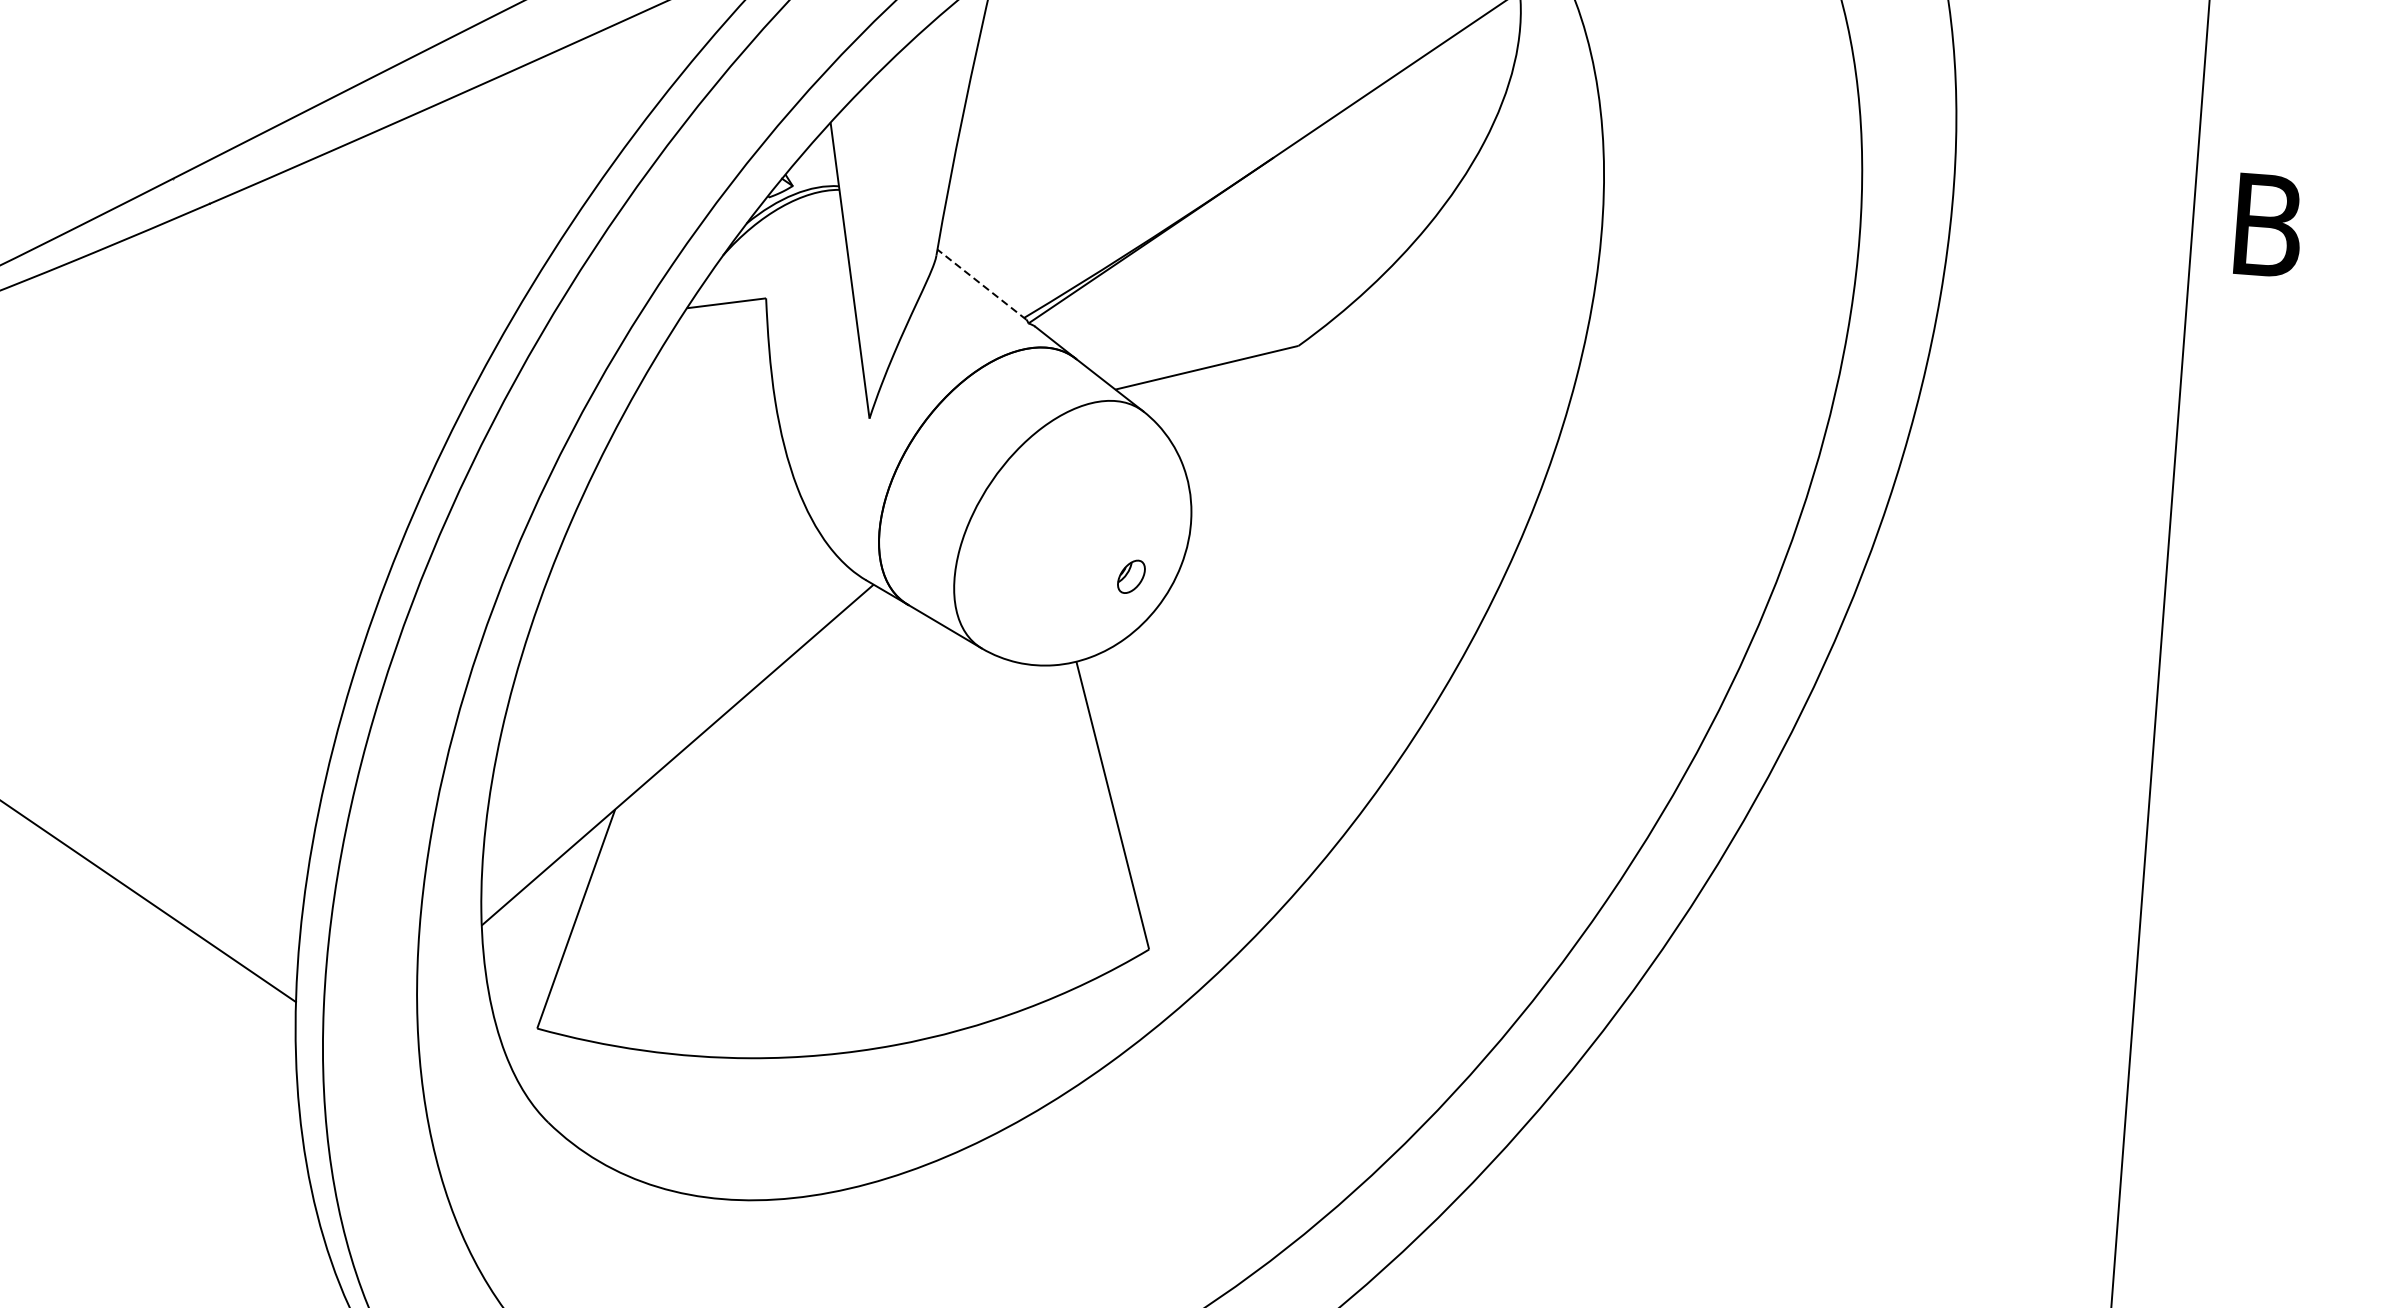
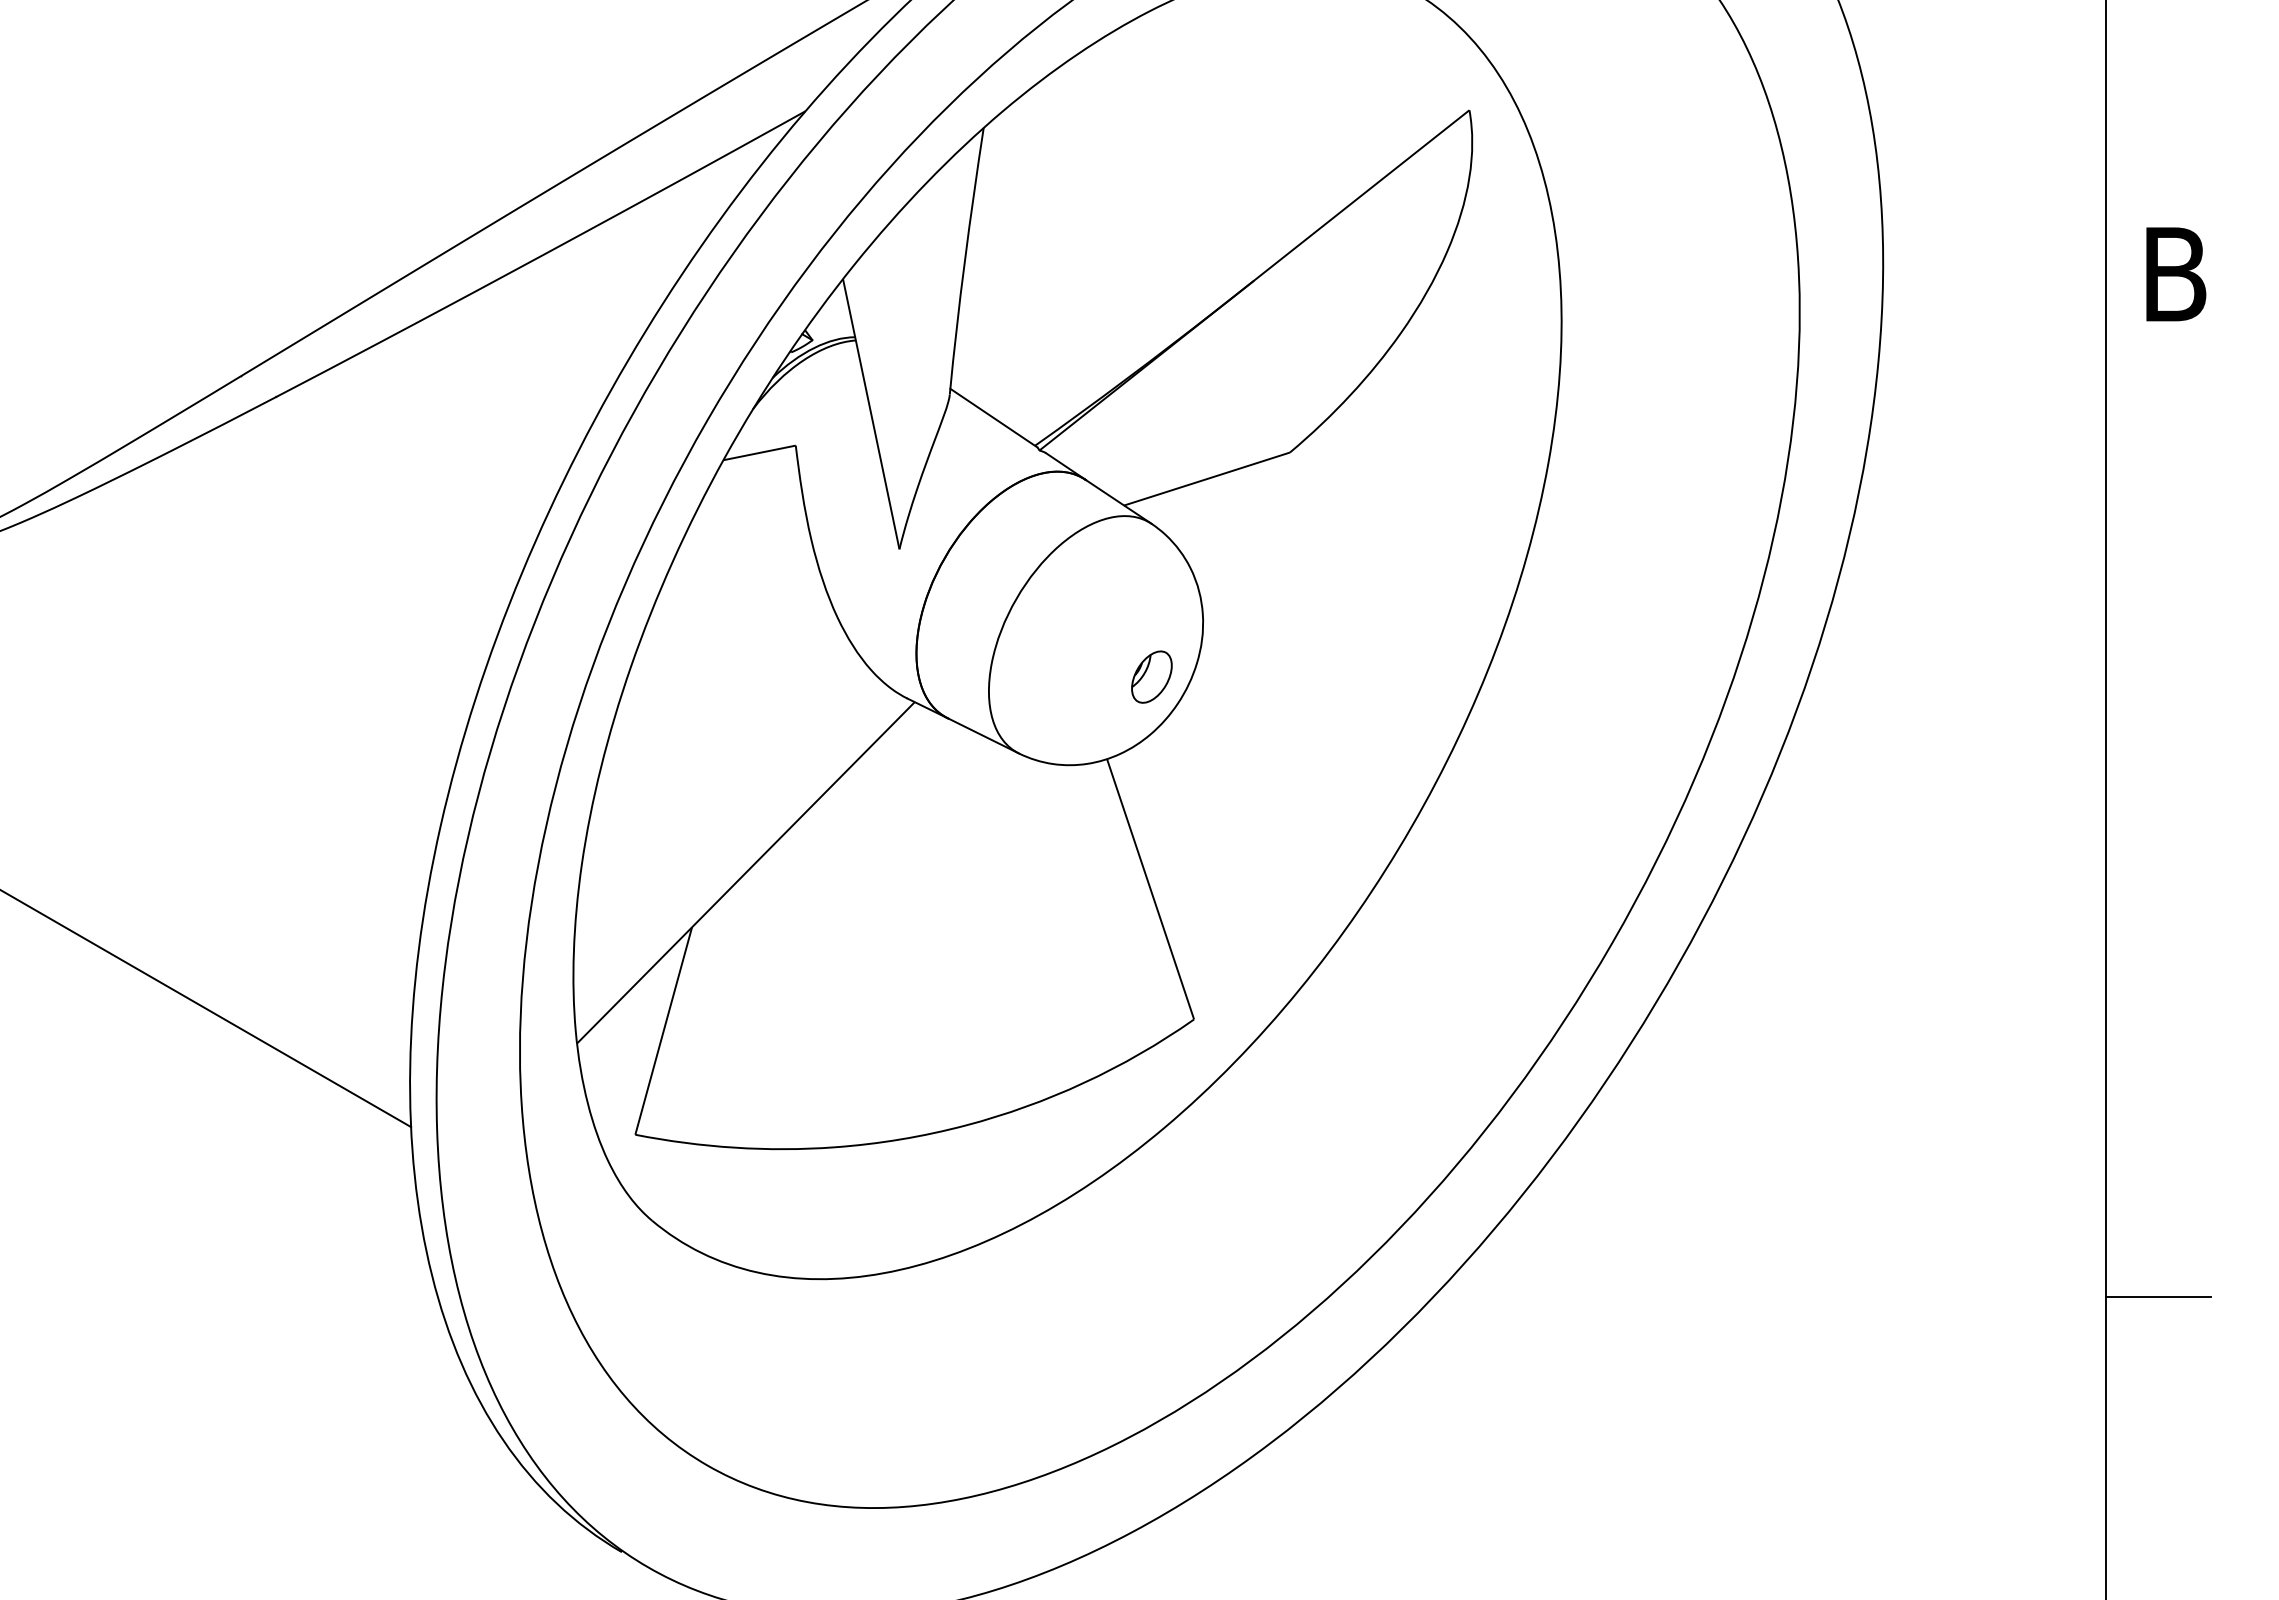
line: (981, 284) -> (993, 417), dashed -> solid
part: (1131, 576) -> (1151, 676), size x1.67

